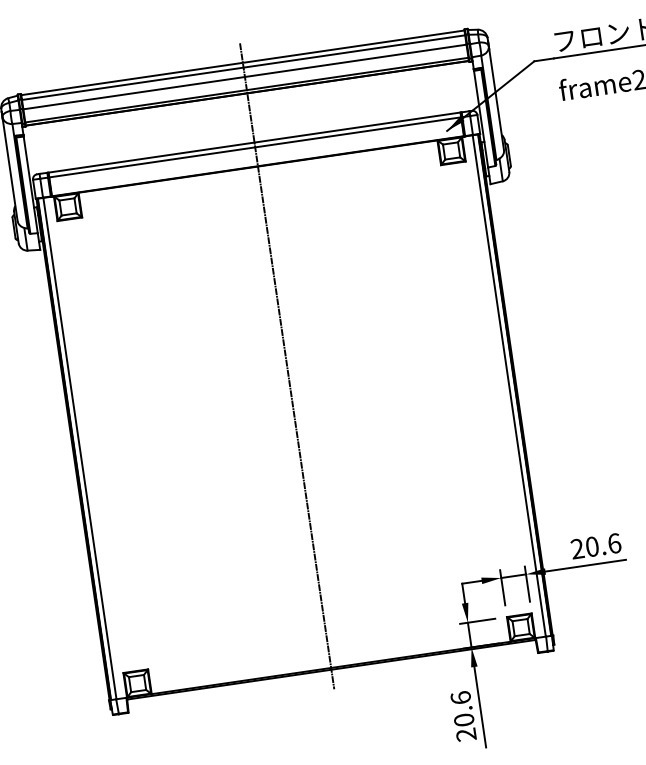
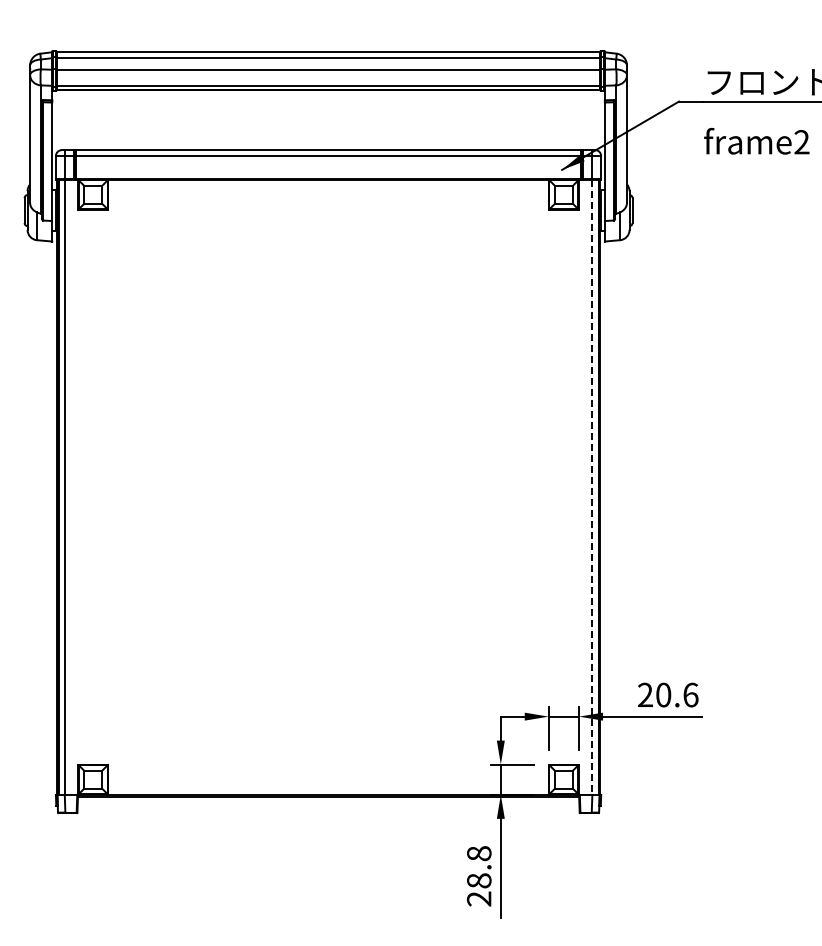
line: (287, 366) -> (328, 424), removed
line: (508, 386) -> (591, 487), solid -> dashed
text: (462, 709) -> (479, 867), 20.6 -> 28.8

